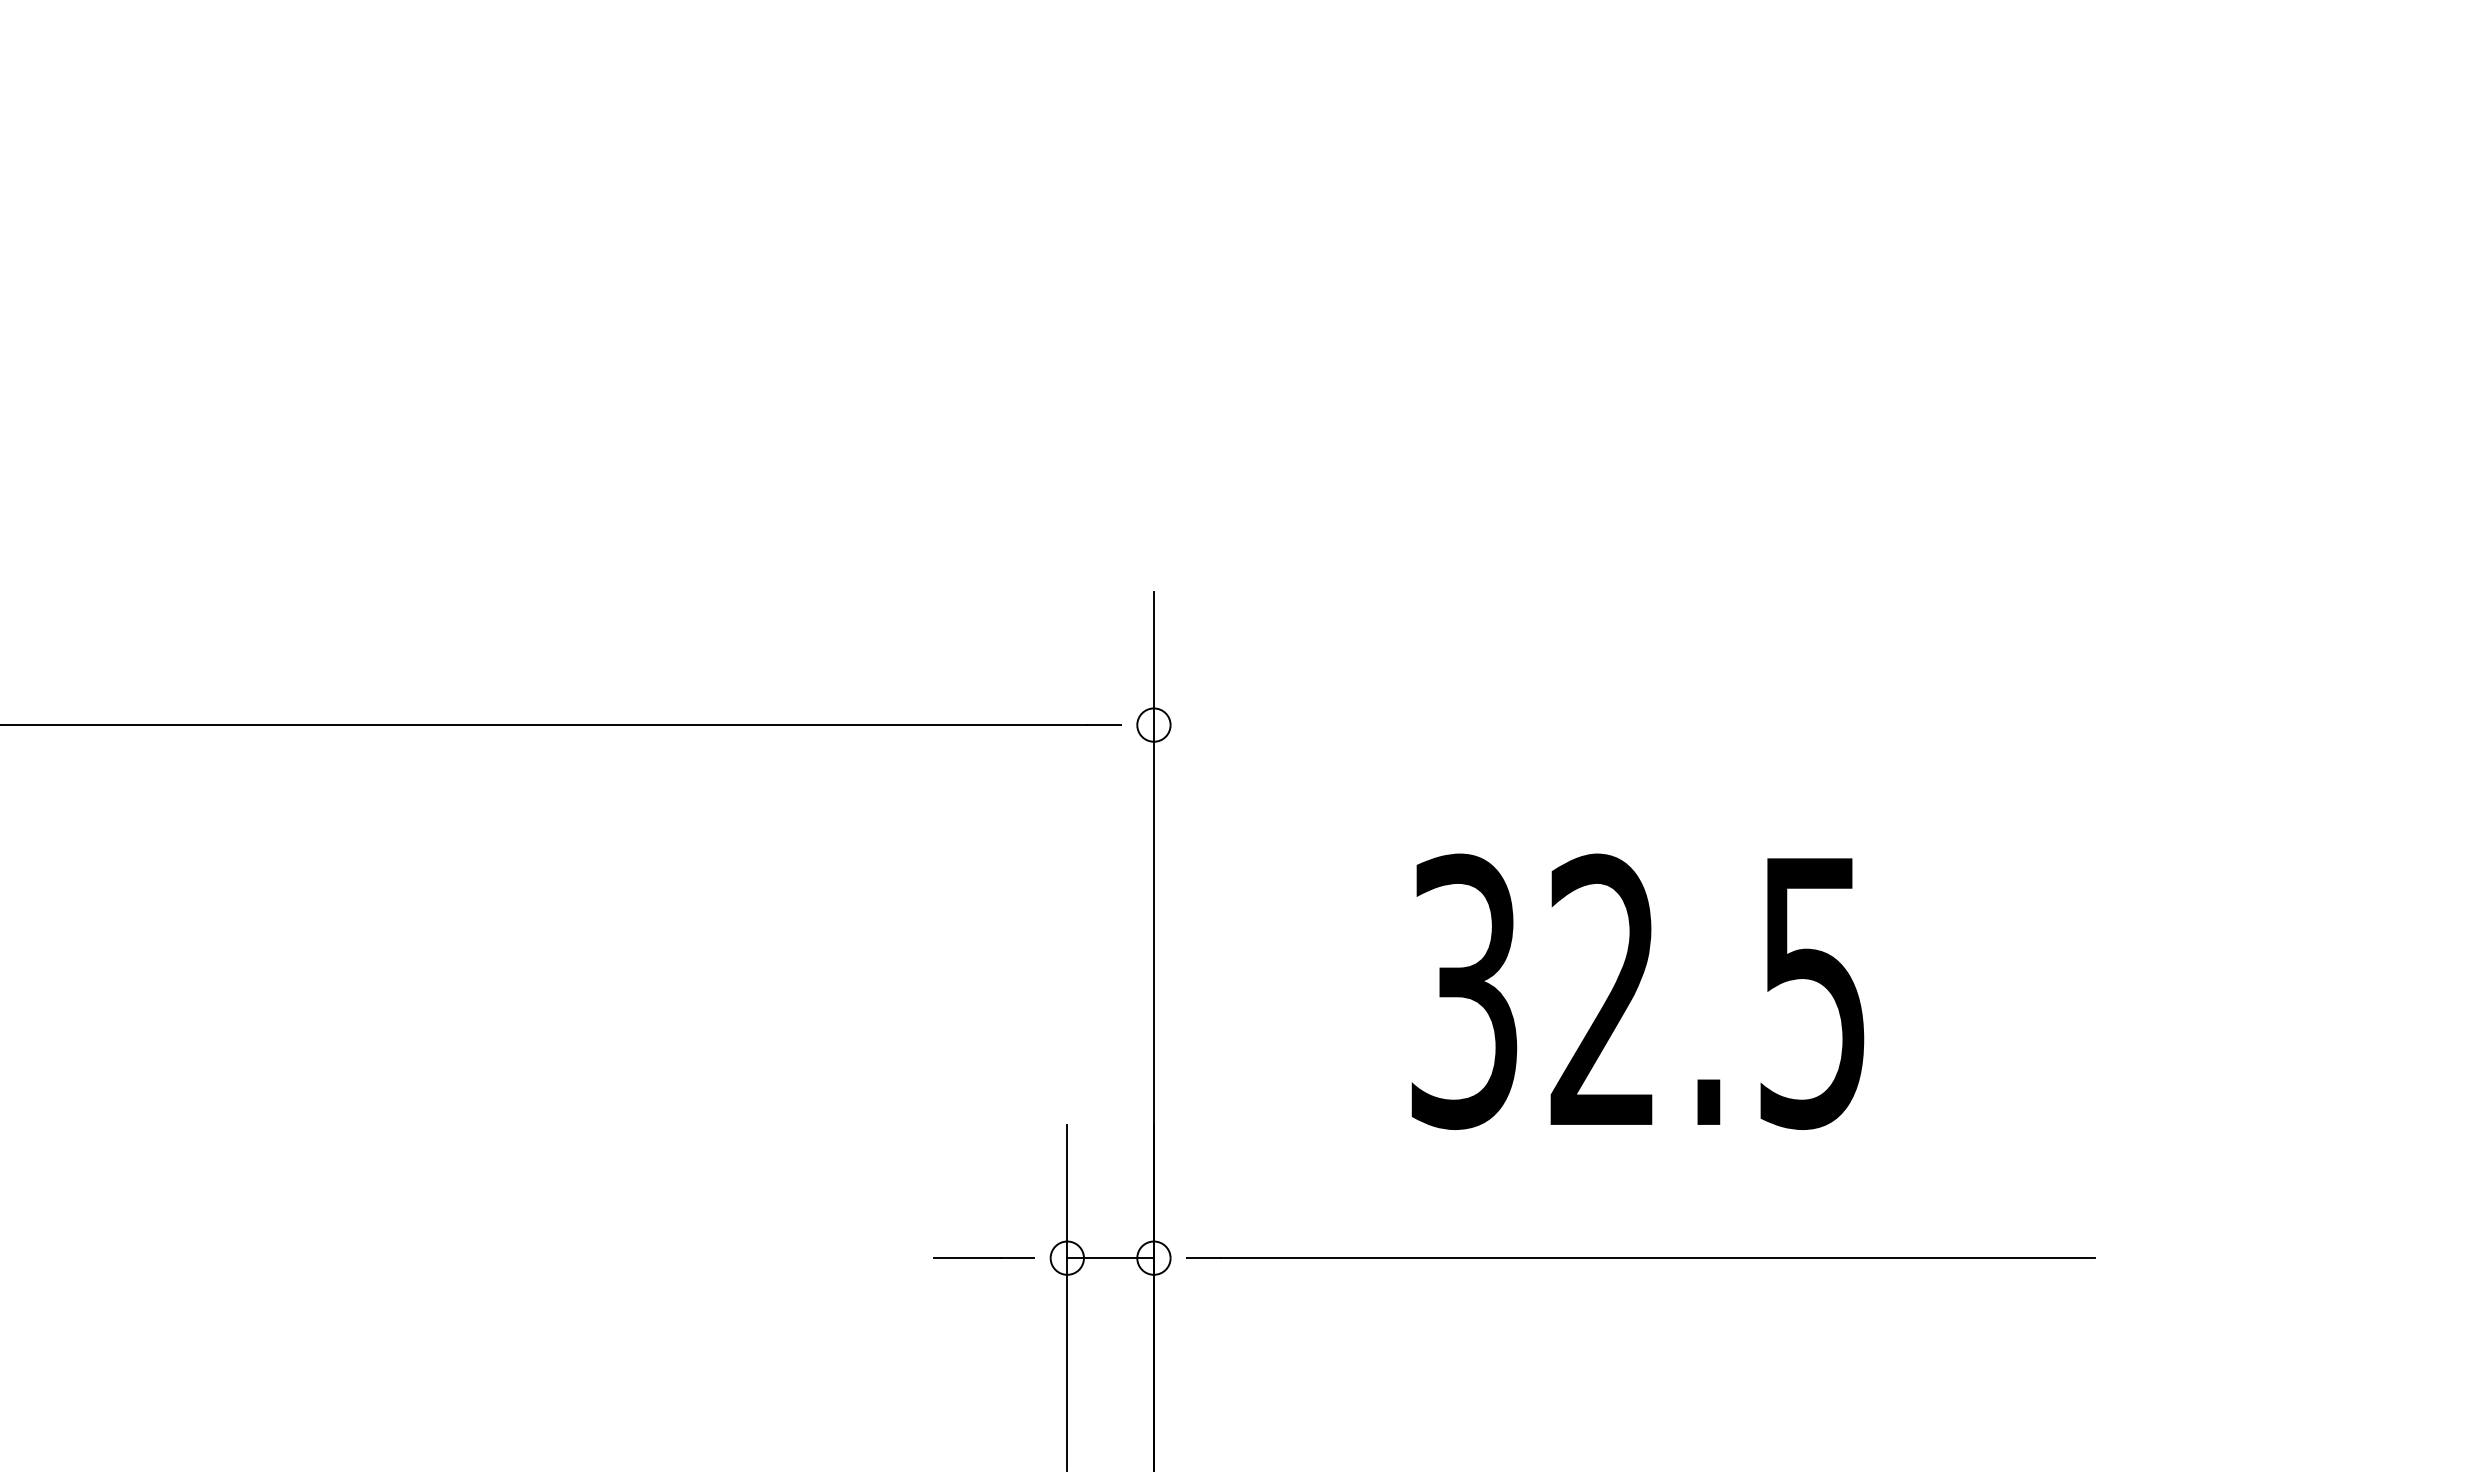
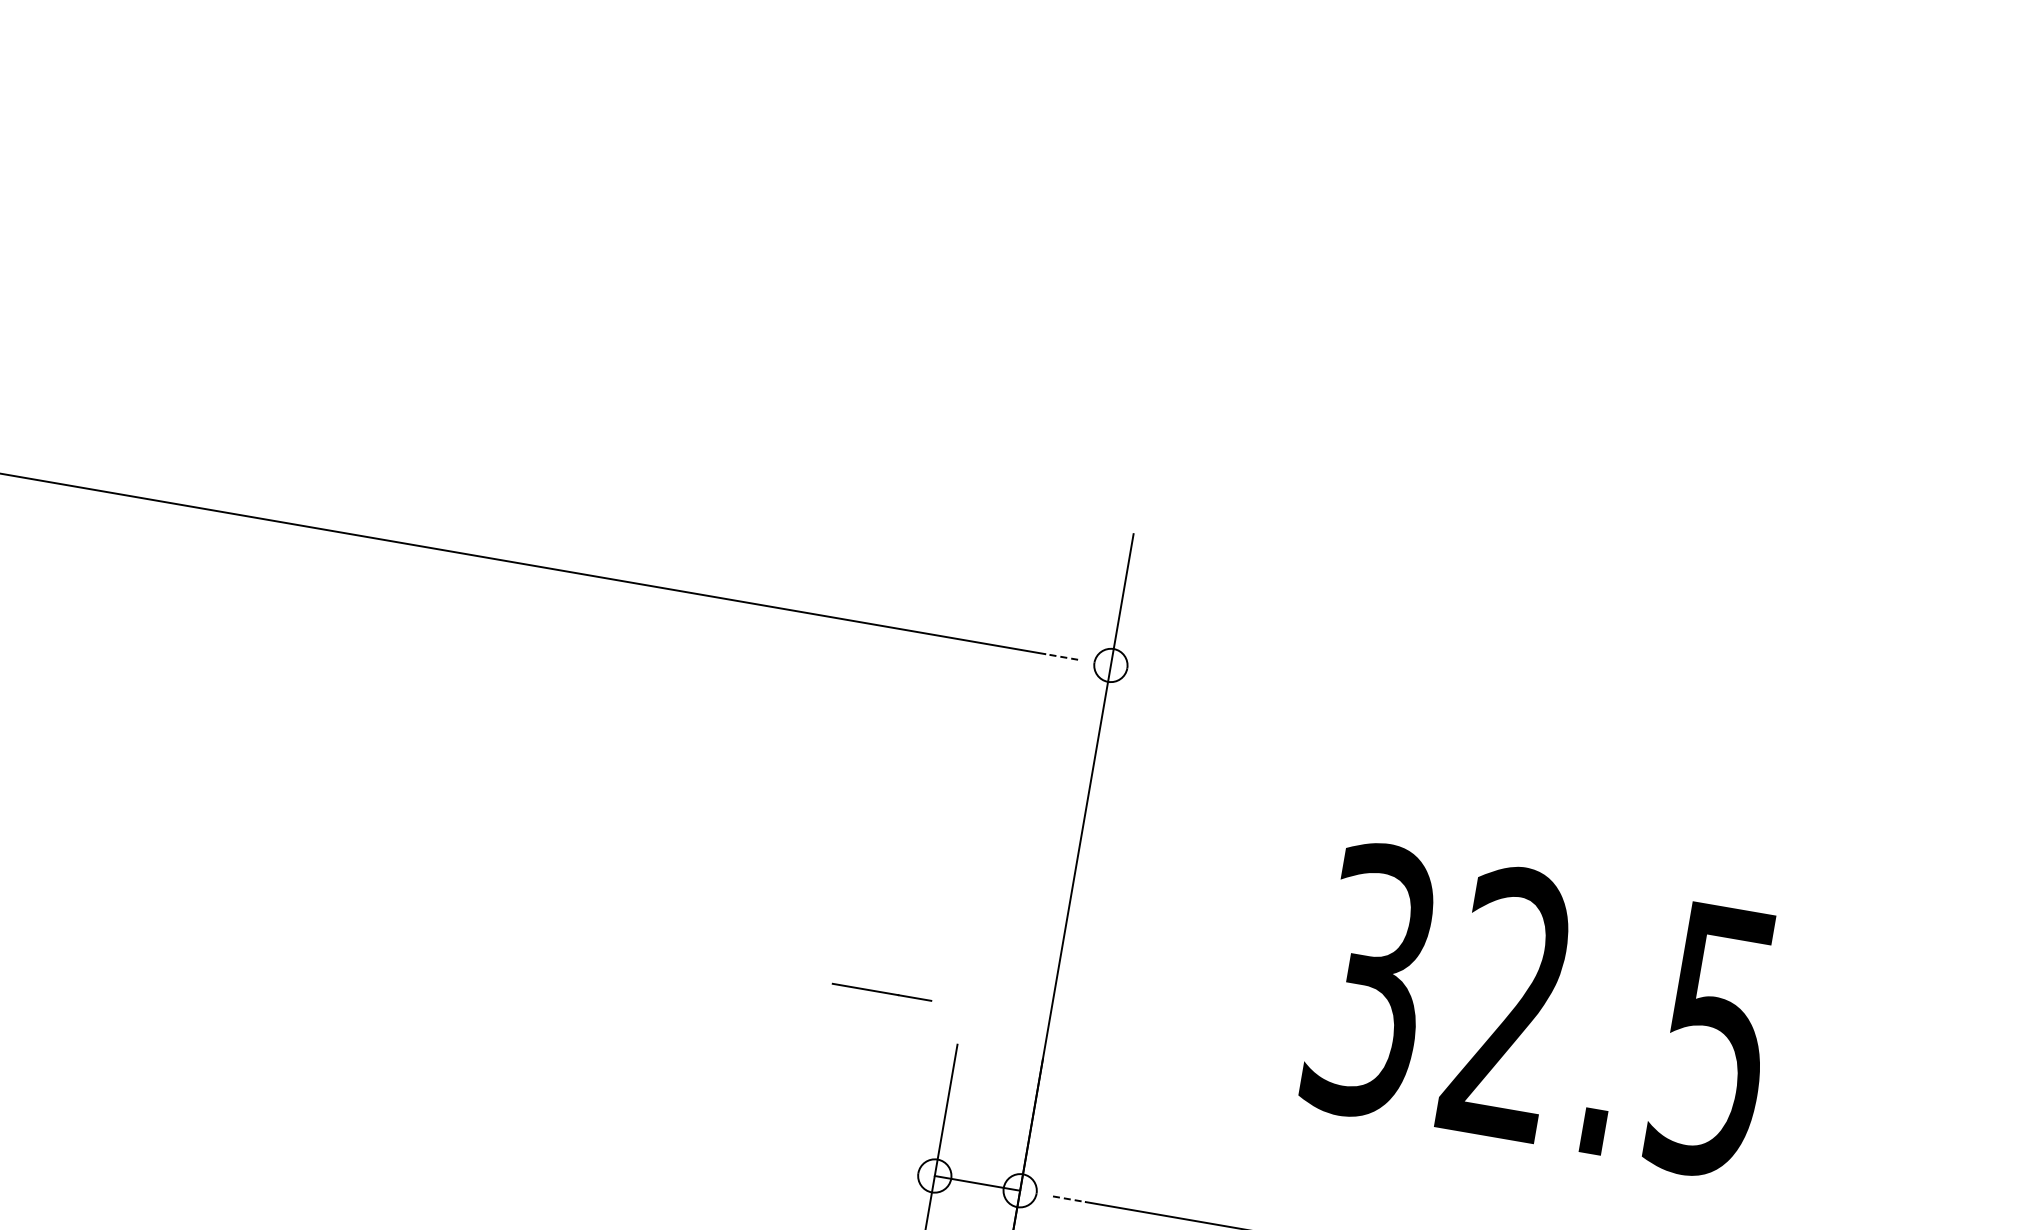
line: (1103, 725) -> (1061, 657), solid -> dashed
line: (983, 1257) -> (881, 991), moved
line: (1203, 1258) -> (1068, 1199), solid -> dashed

